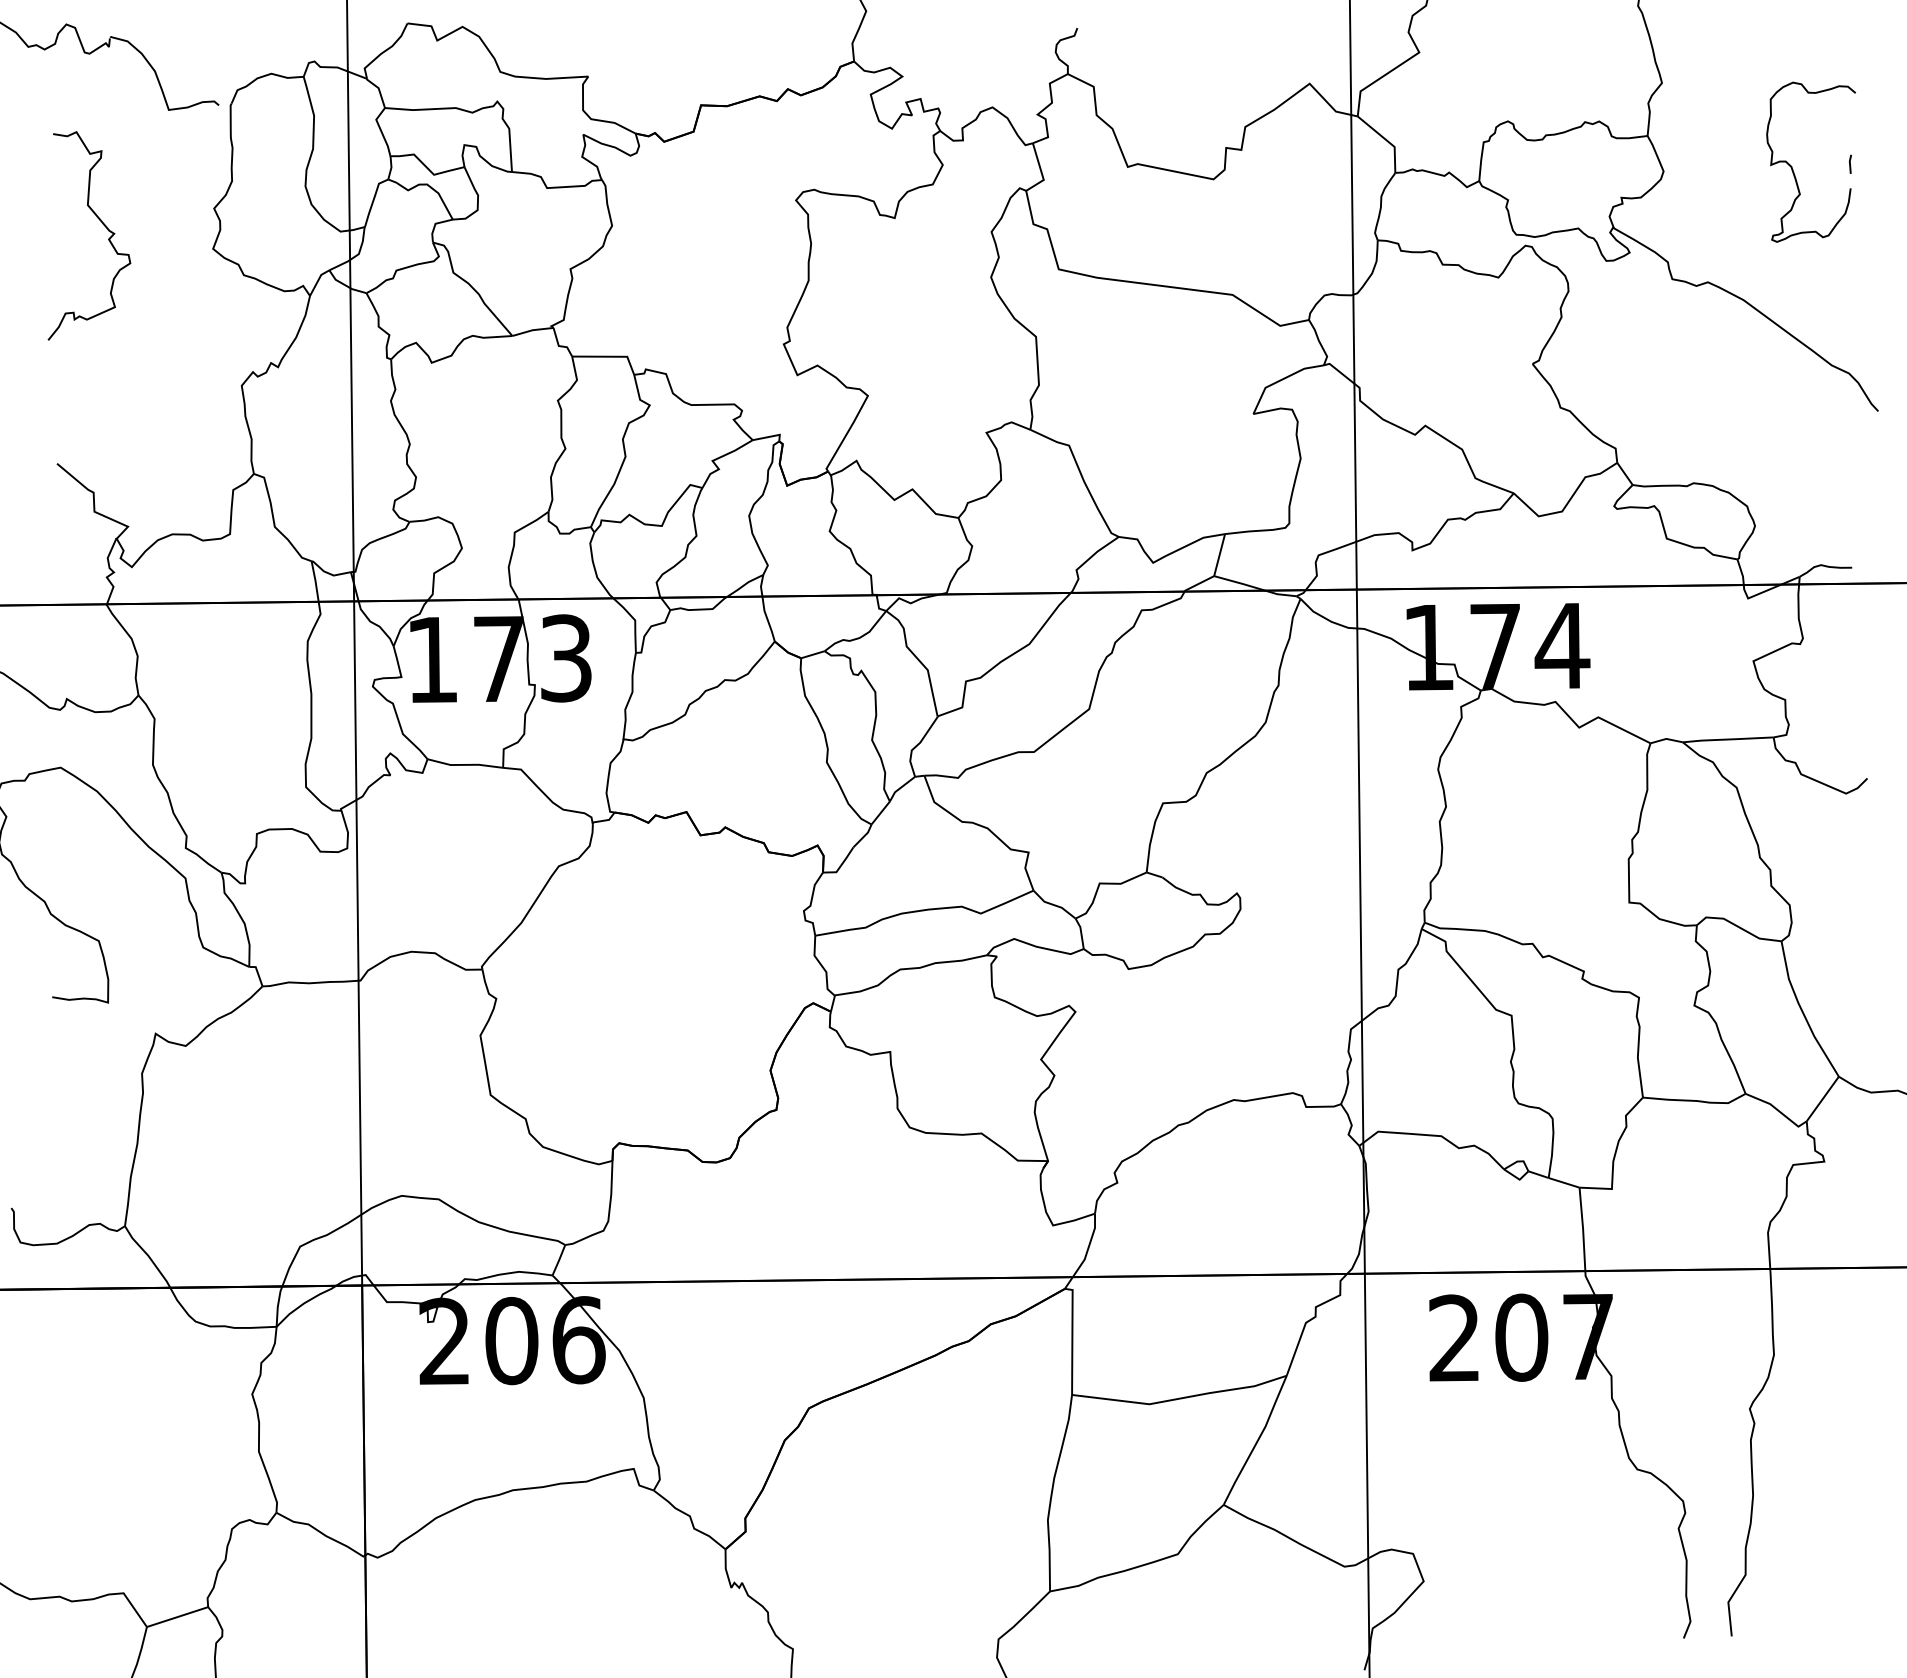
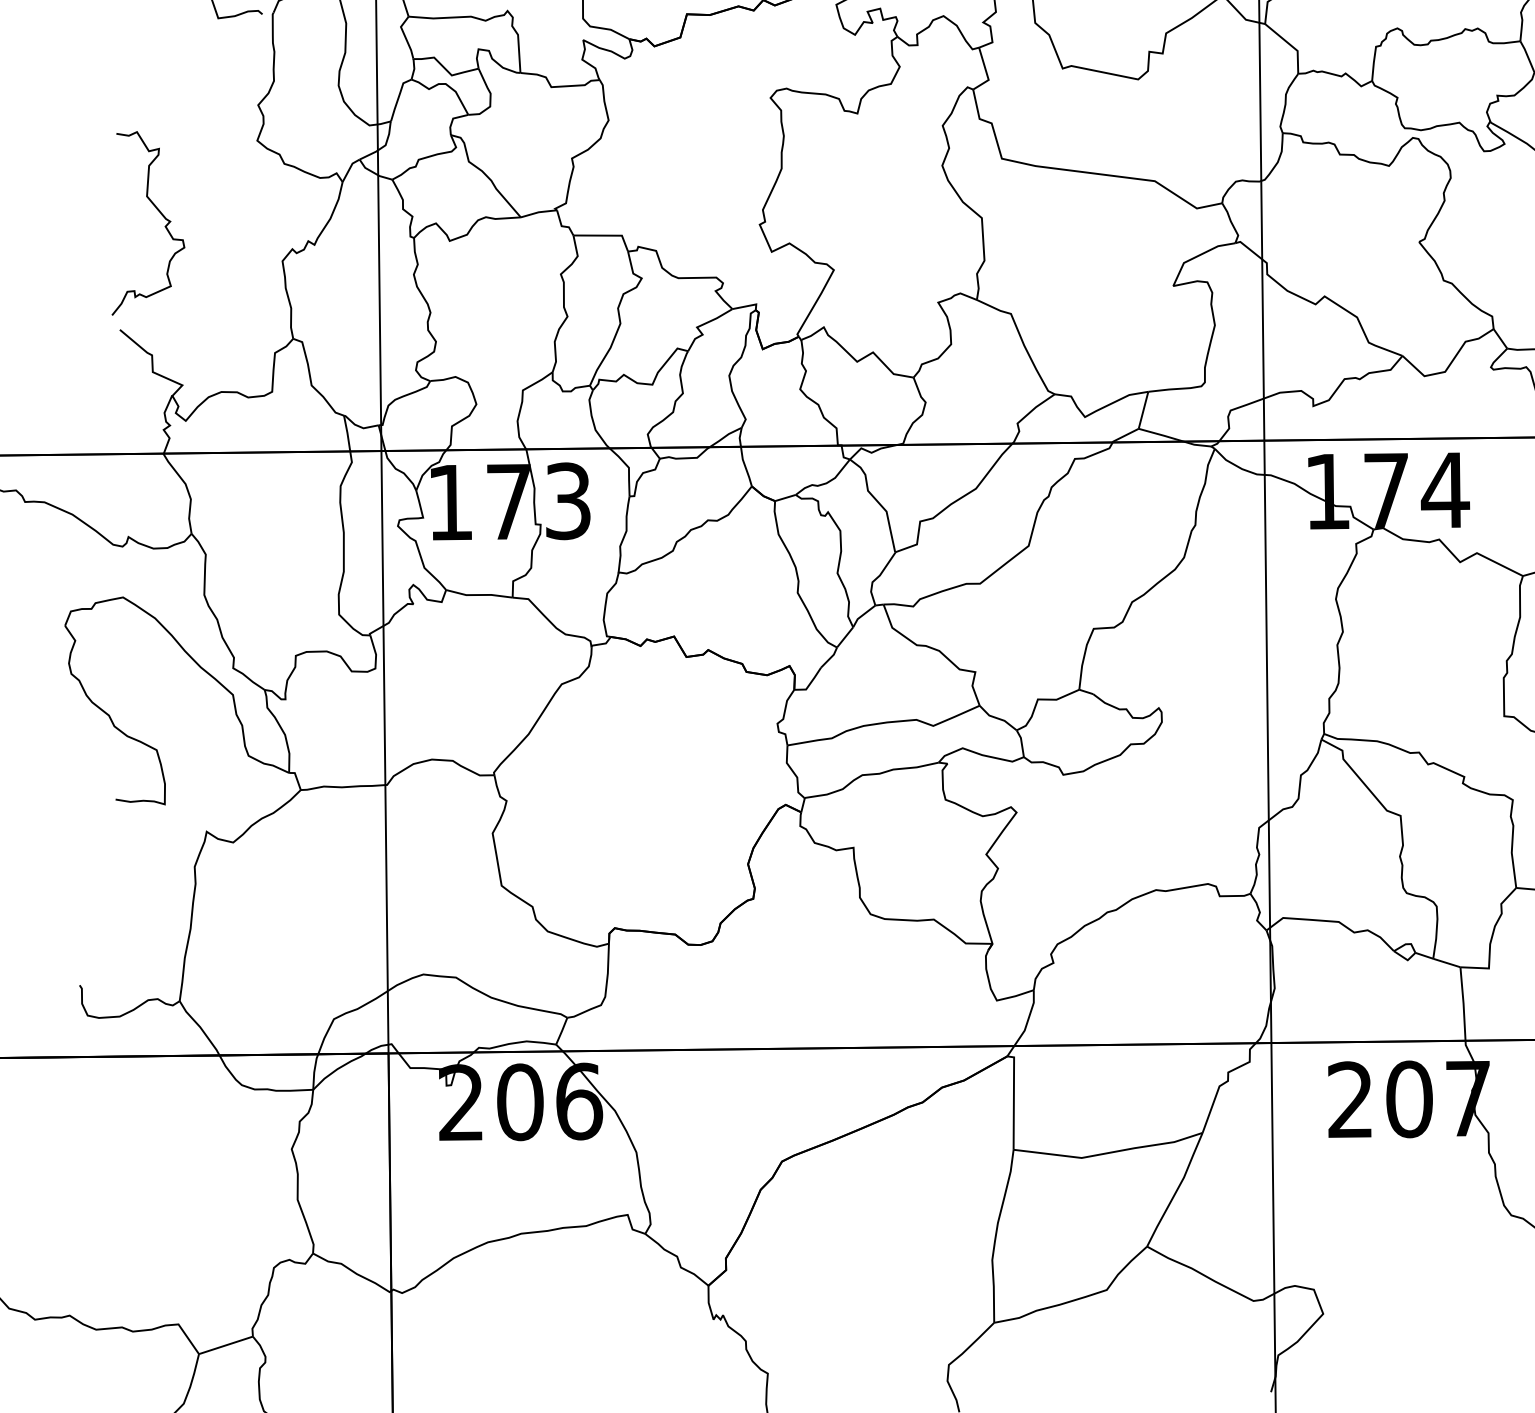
curve: (102, 224) -> (159, 213), moved

